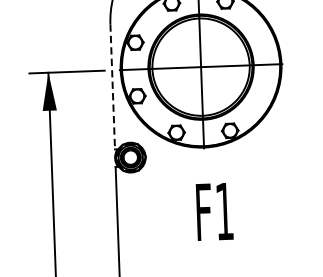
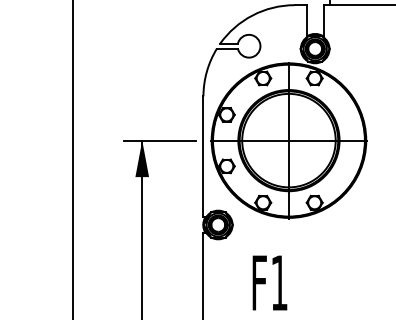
line: (112, 86) -> (203, 156), dashed -> solid
text: (214, 211) -> (269, 282), moved

